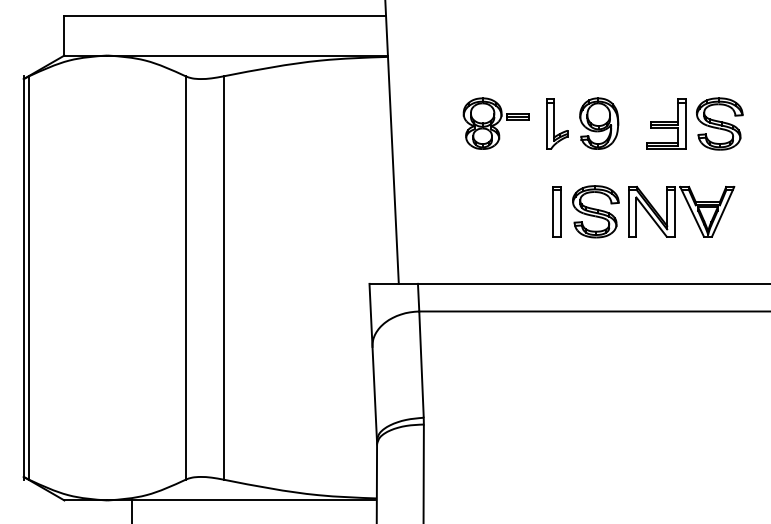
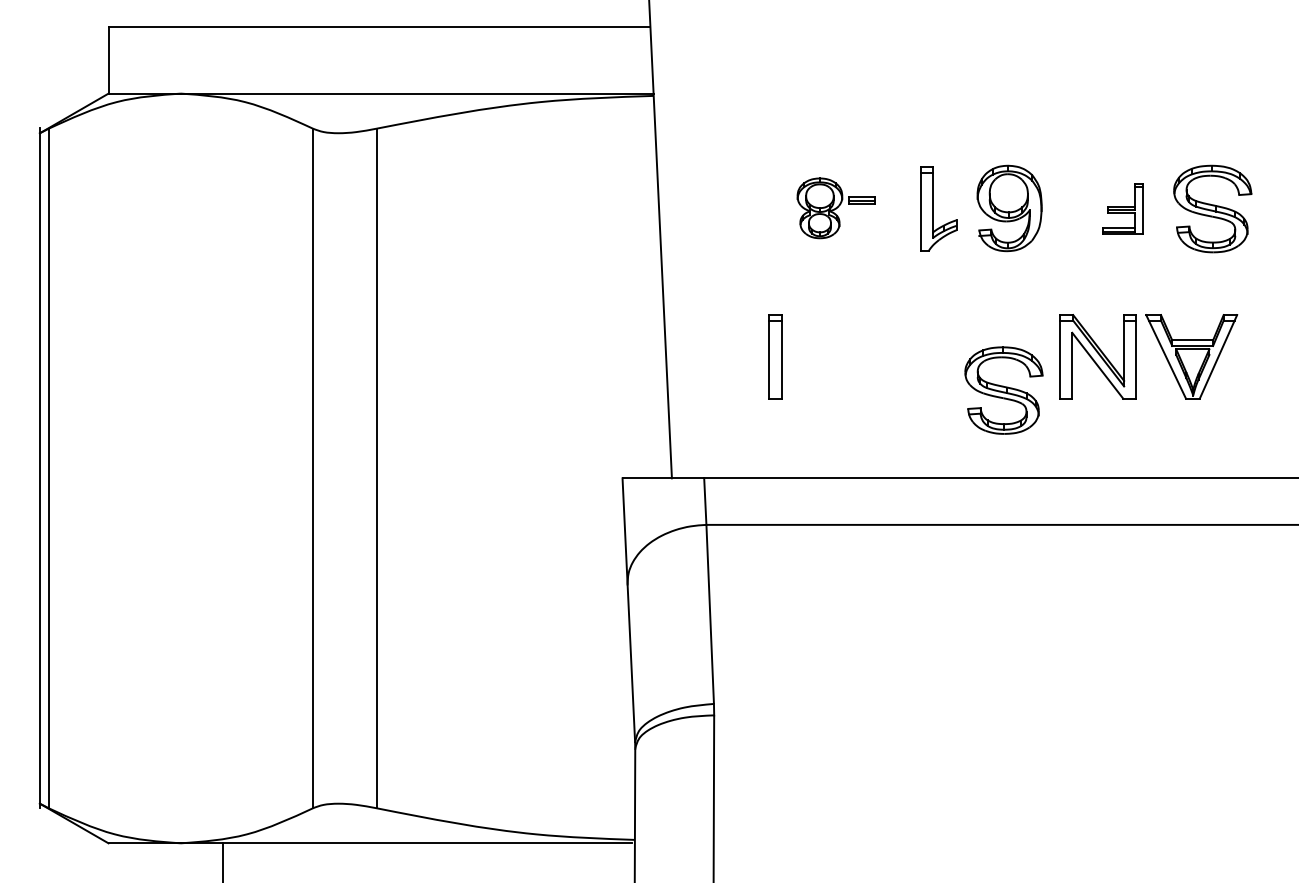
part: (495, 123) -> (834, 208), size x0.7
part: (666, 123) -> (1122, 208), size x0.6
part: (556, 211) -> (774, 356), moved
part: (595, 211) -> (1003, 390), moved

